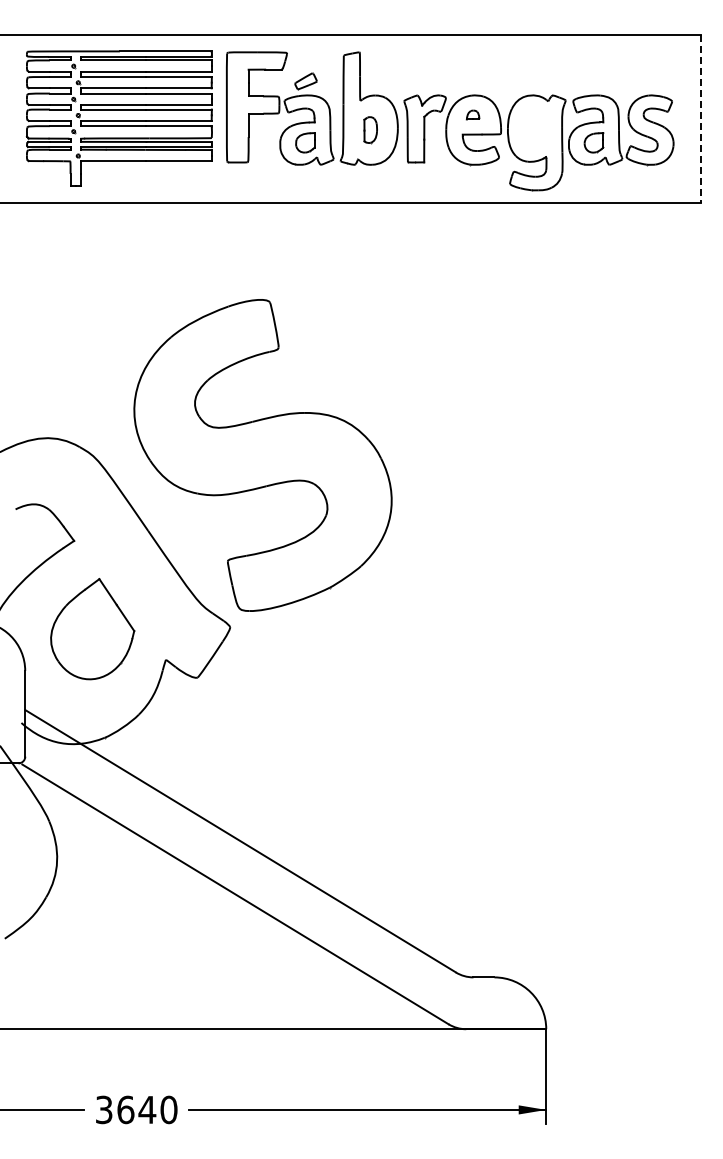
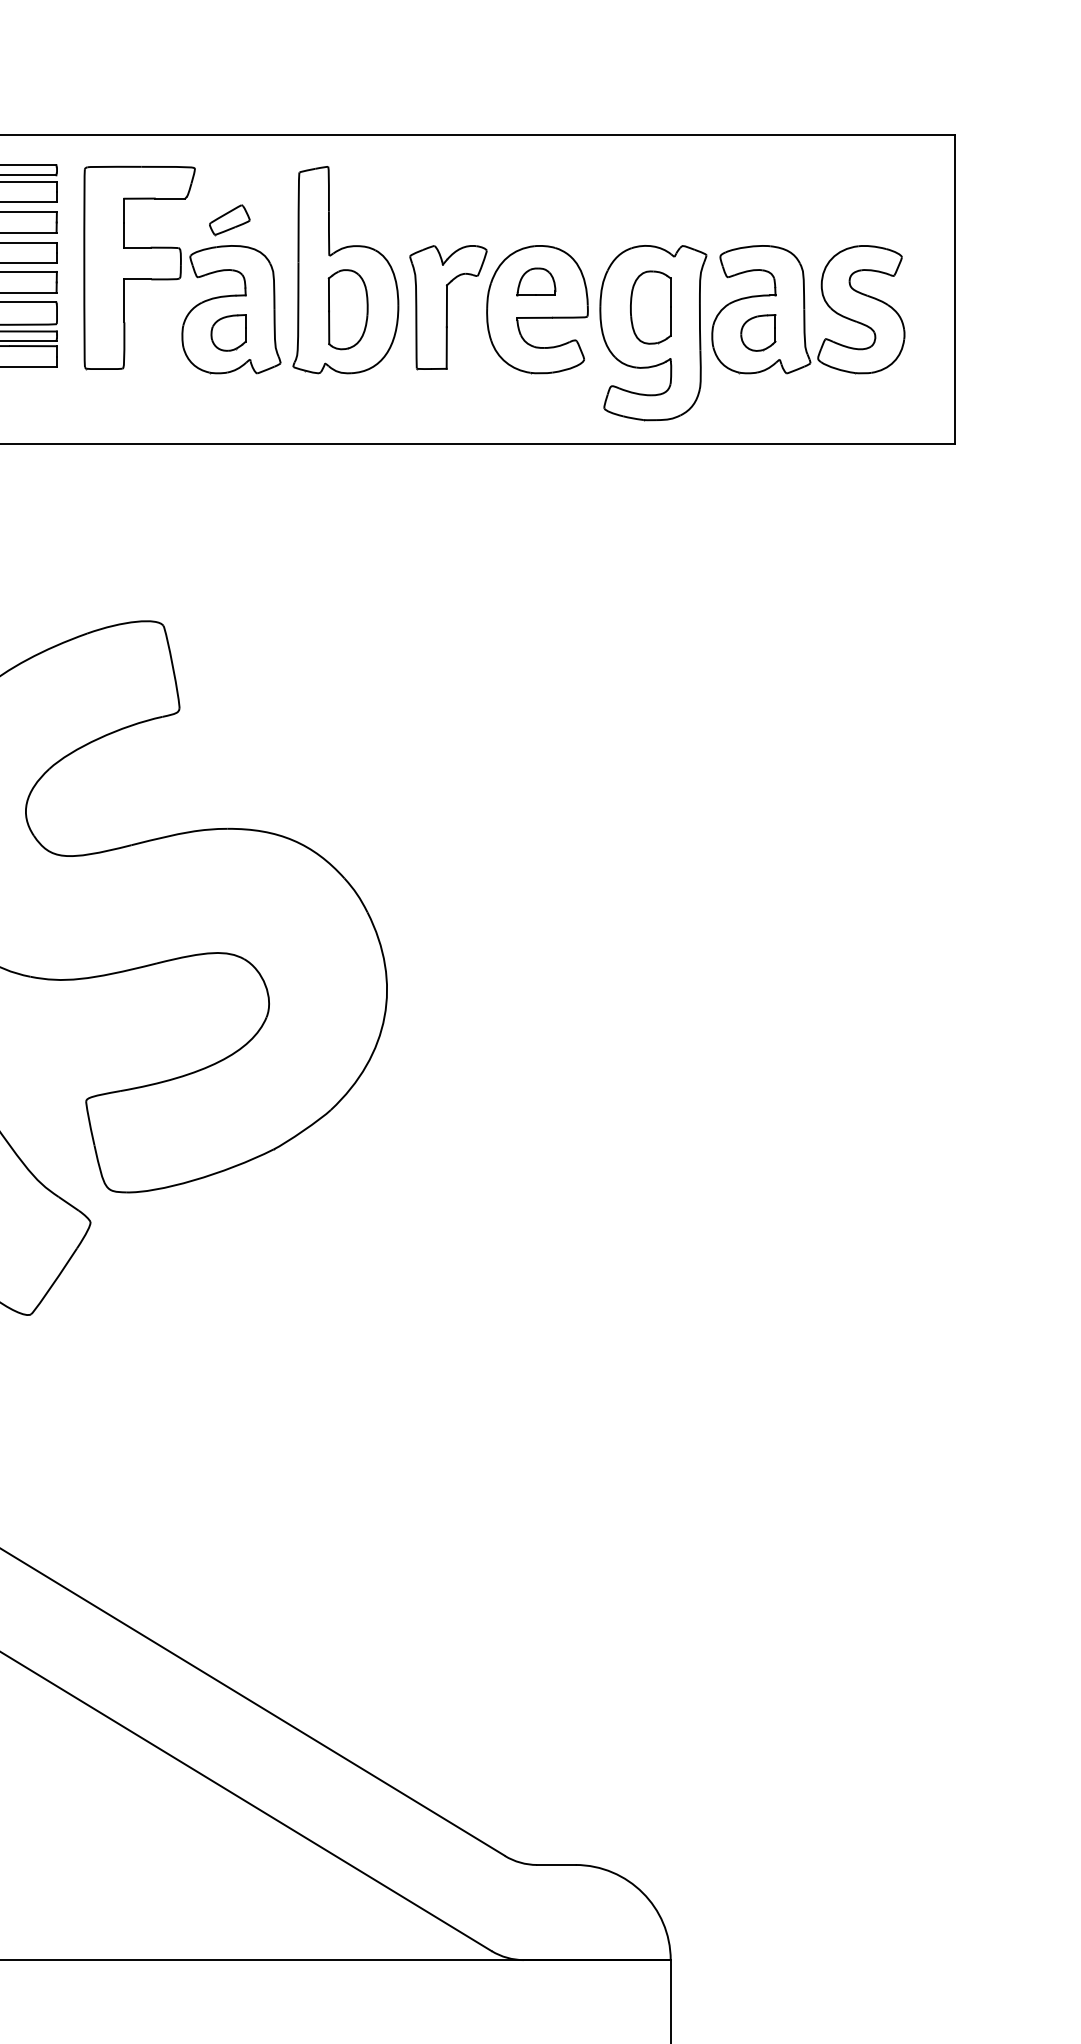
part: (472, 114) -> (535, 280), size x1.67
line: (701, 119) -> (955, 290), dashed -> solid
part: (535, 128) -> (650, 306), added
part: (370, 129) -> (348, 308), size x1.67

